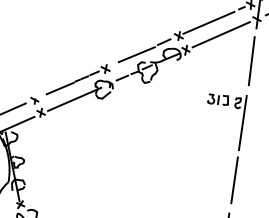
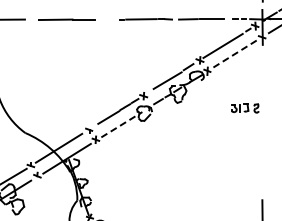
line: (221, 34) -> (234, 54), solid -> dashed
line: (251, 61) -> (262, 72), removed
line: (75, 99) -> (122, 124), solid -> dashed
line: (242, 123) -> (262, 124), removed
line: (234, 180) -> (262, 172), removed

